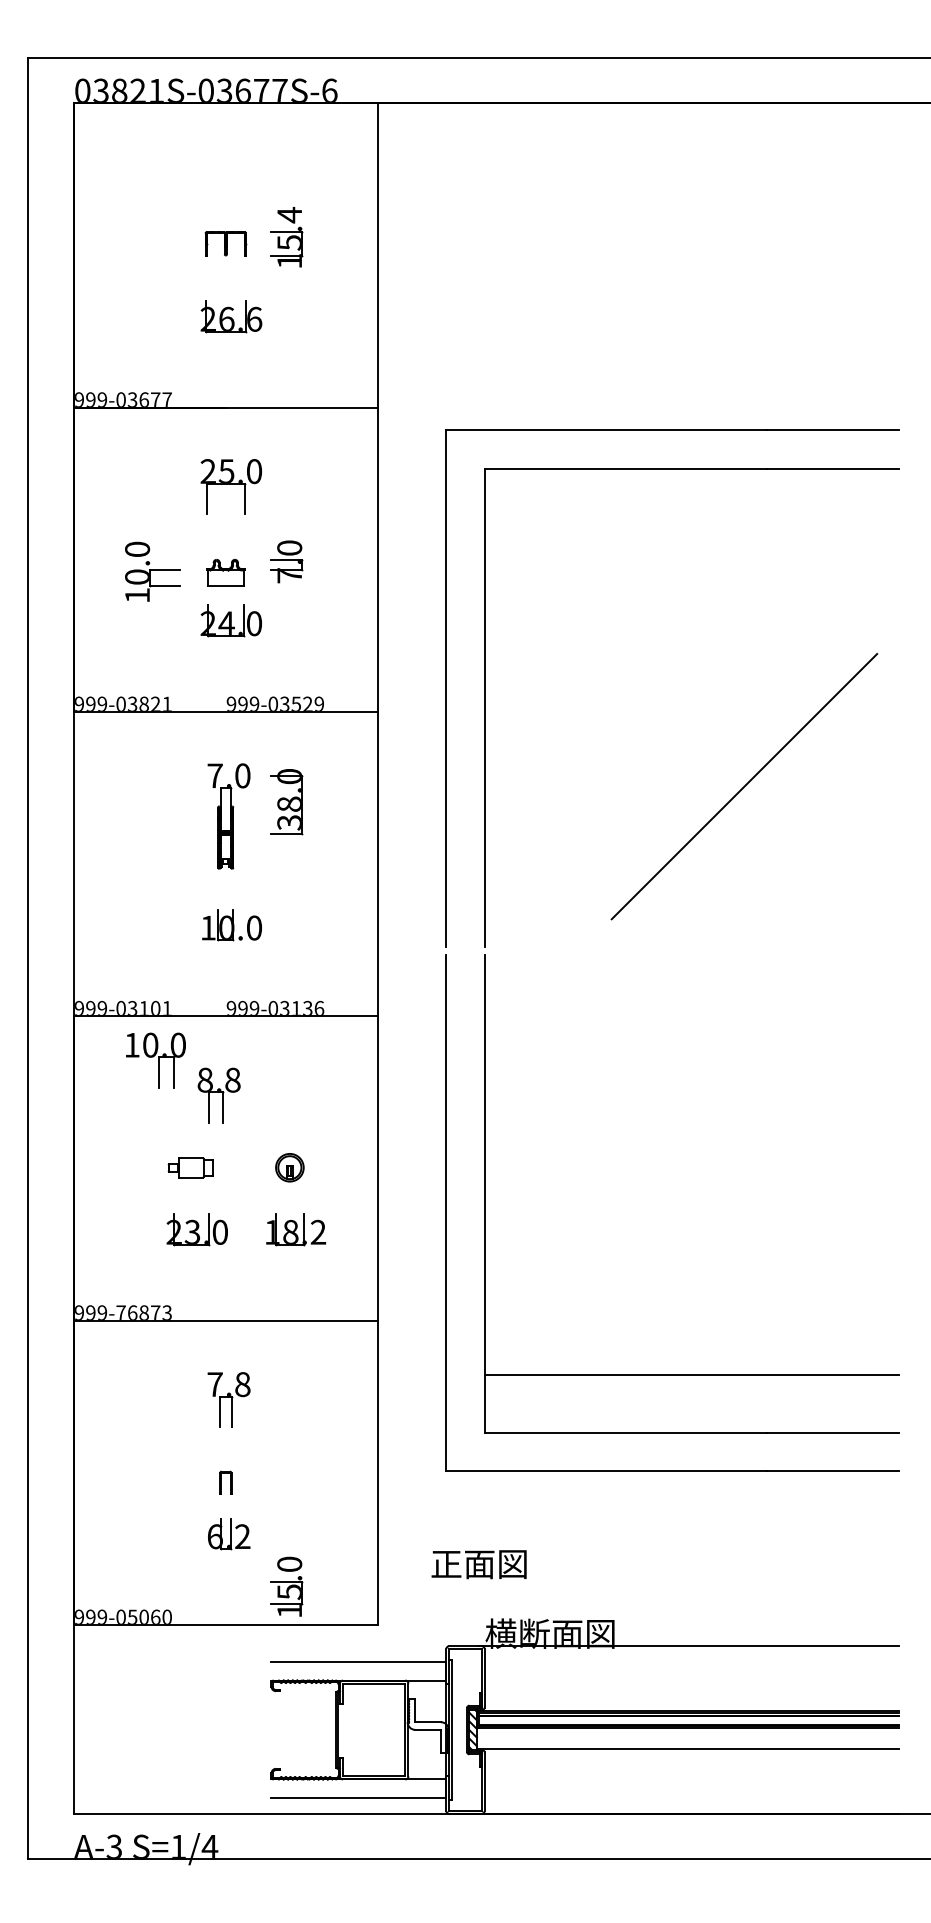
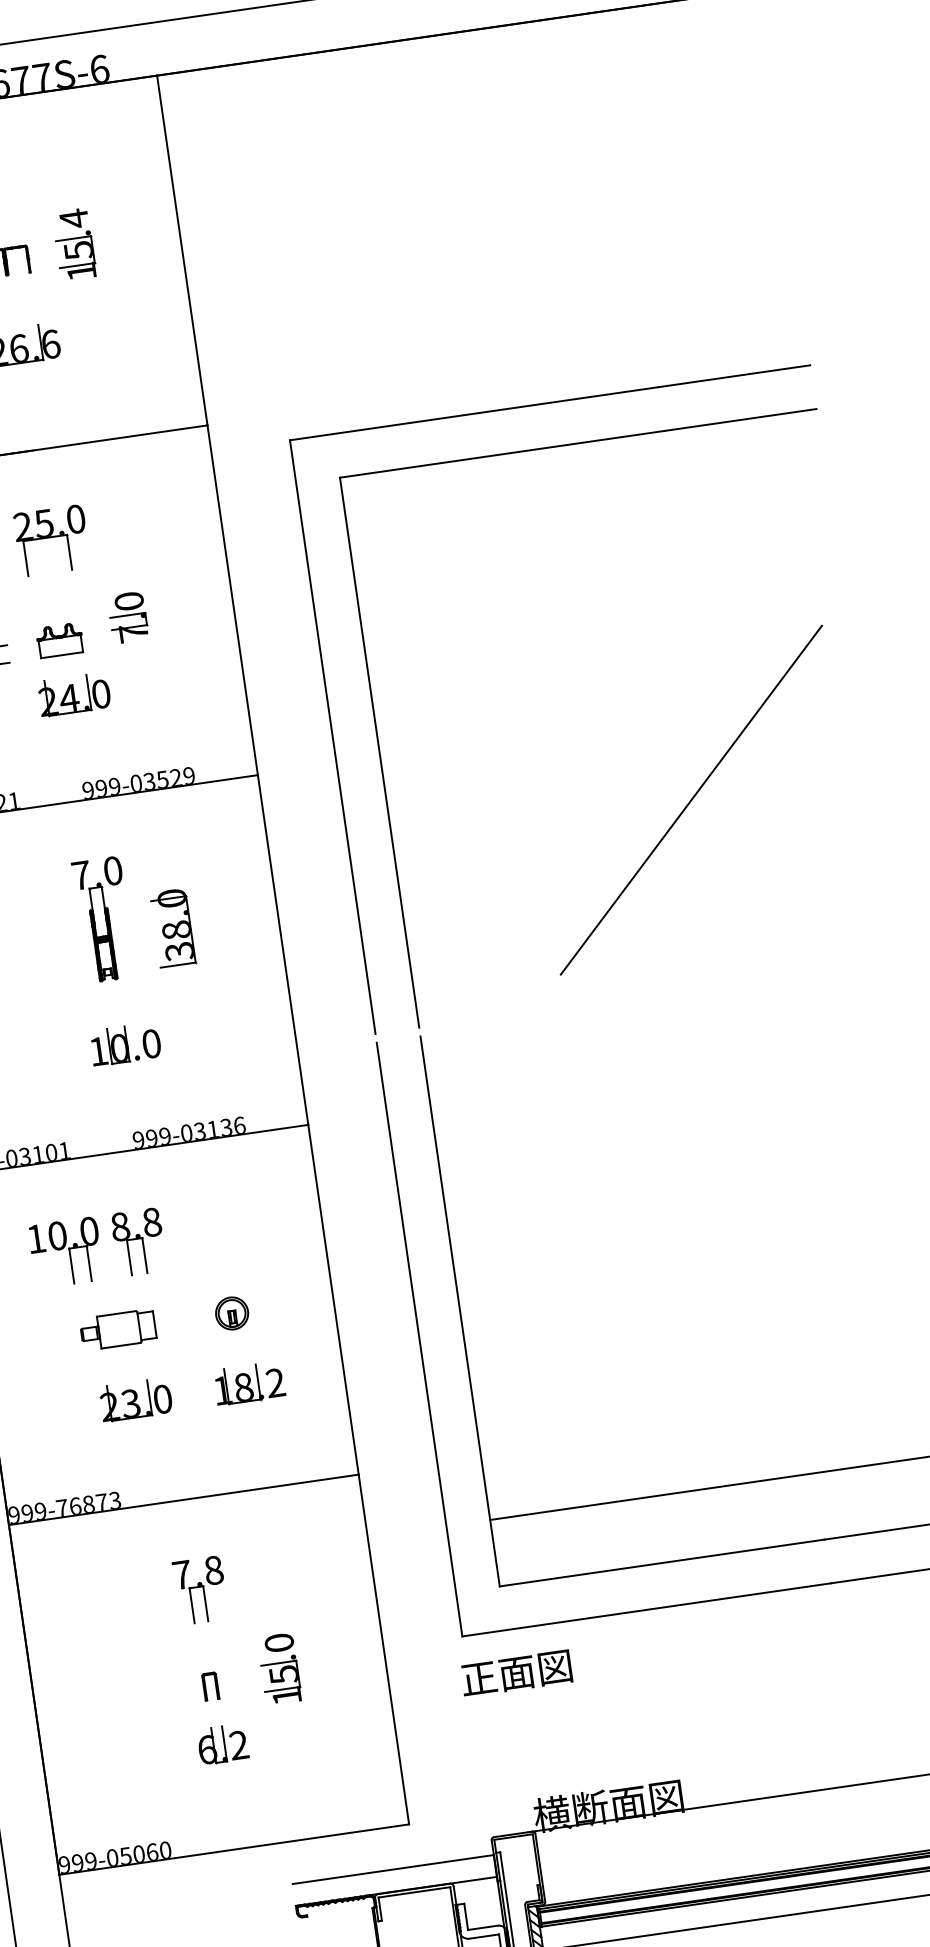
part: (286, 802) -> (172, 928), moved
part: (155, 1060) -> (65, 1252), moved
part: (190, 1167) -> (117, 1329), size x1.43
text: (478, 1564) -> (515, 1673), moved
part: (286, 1586) -> (279, 1668), moved

